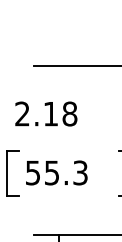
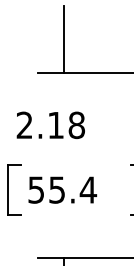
line: (58, 35) -> (64, 39), added
text: (80, 172) -> (88, 189), 55.3 -> 55.4

